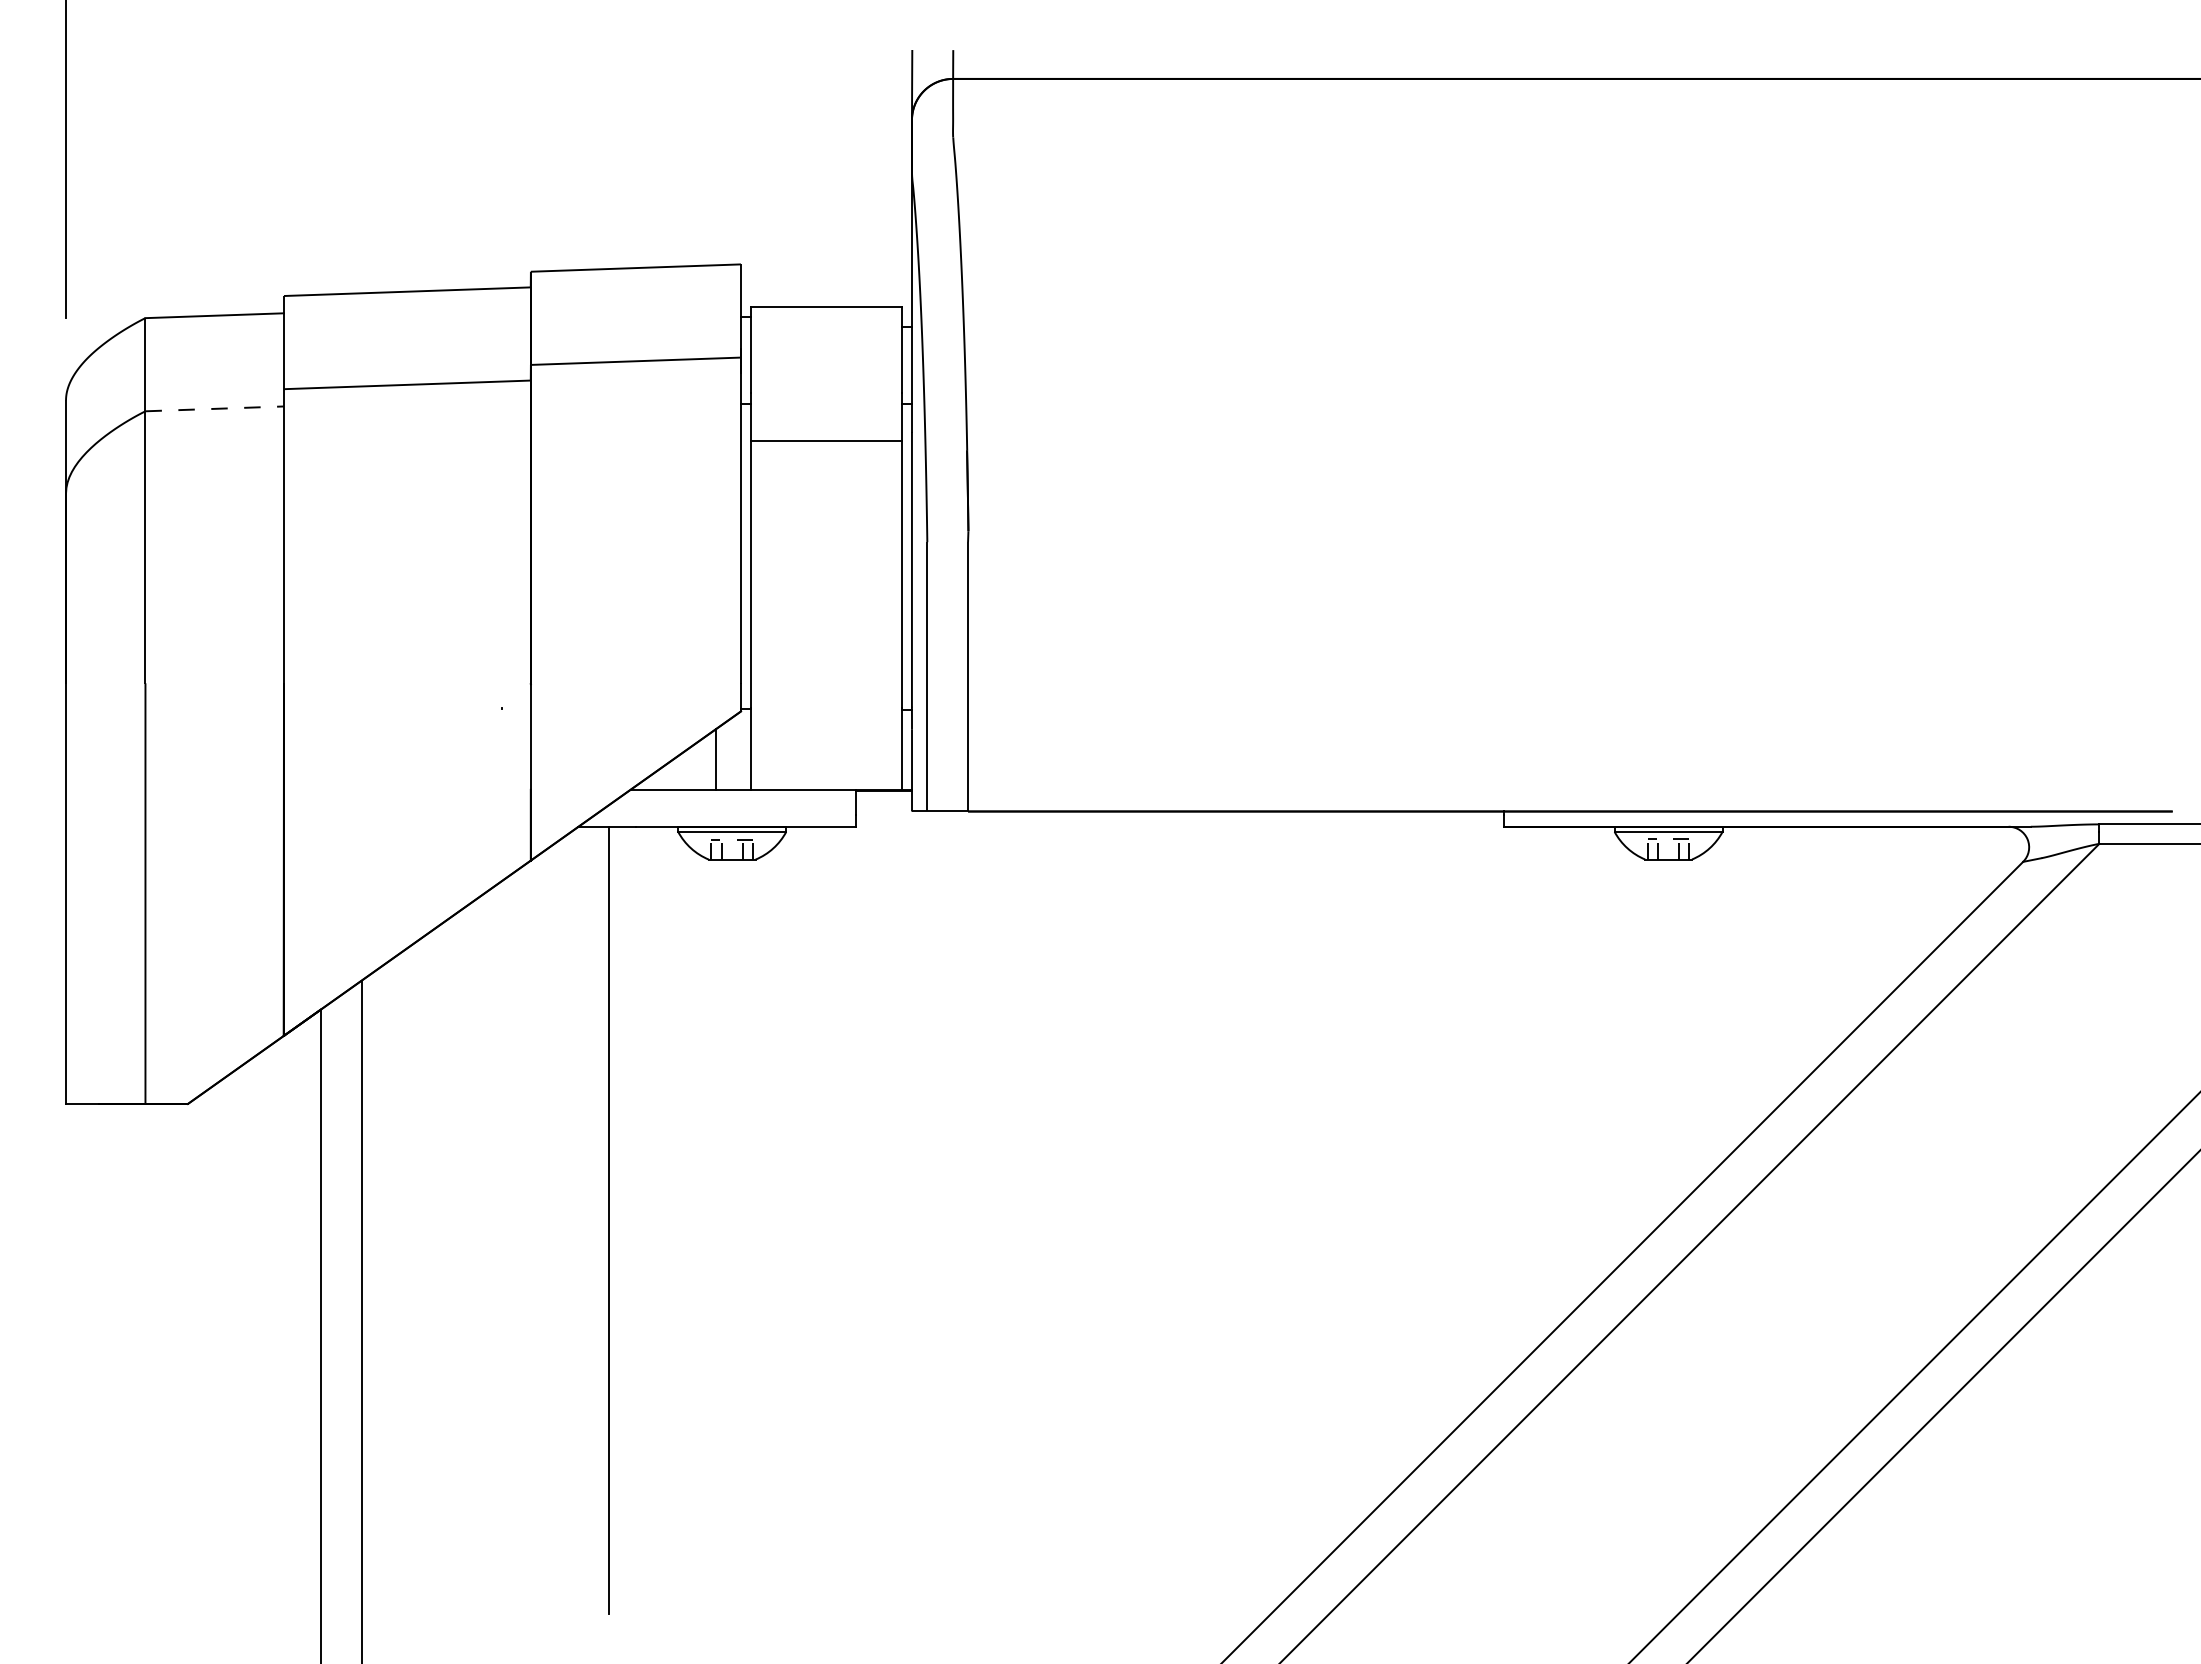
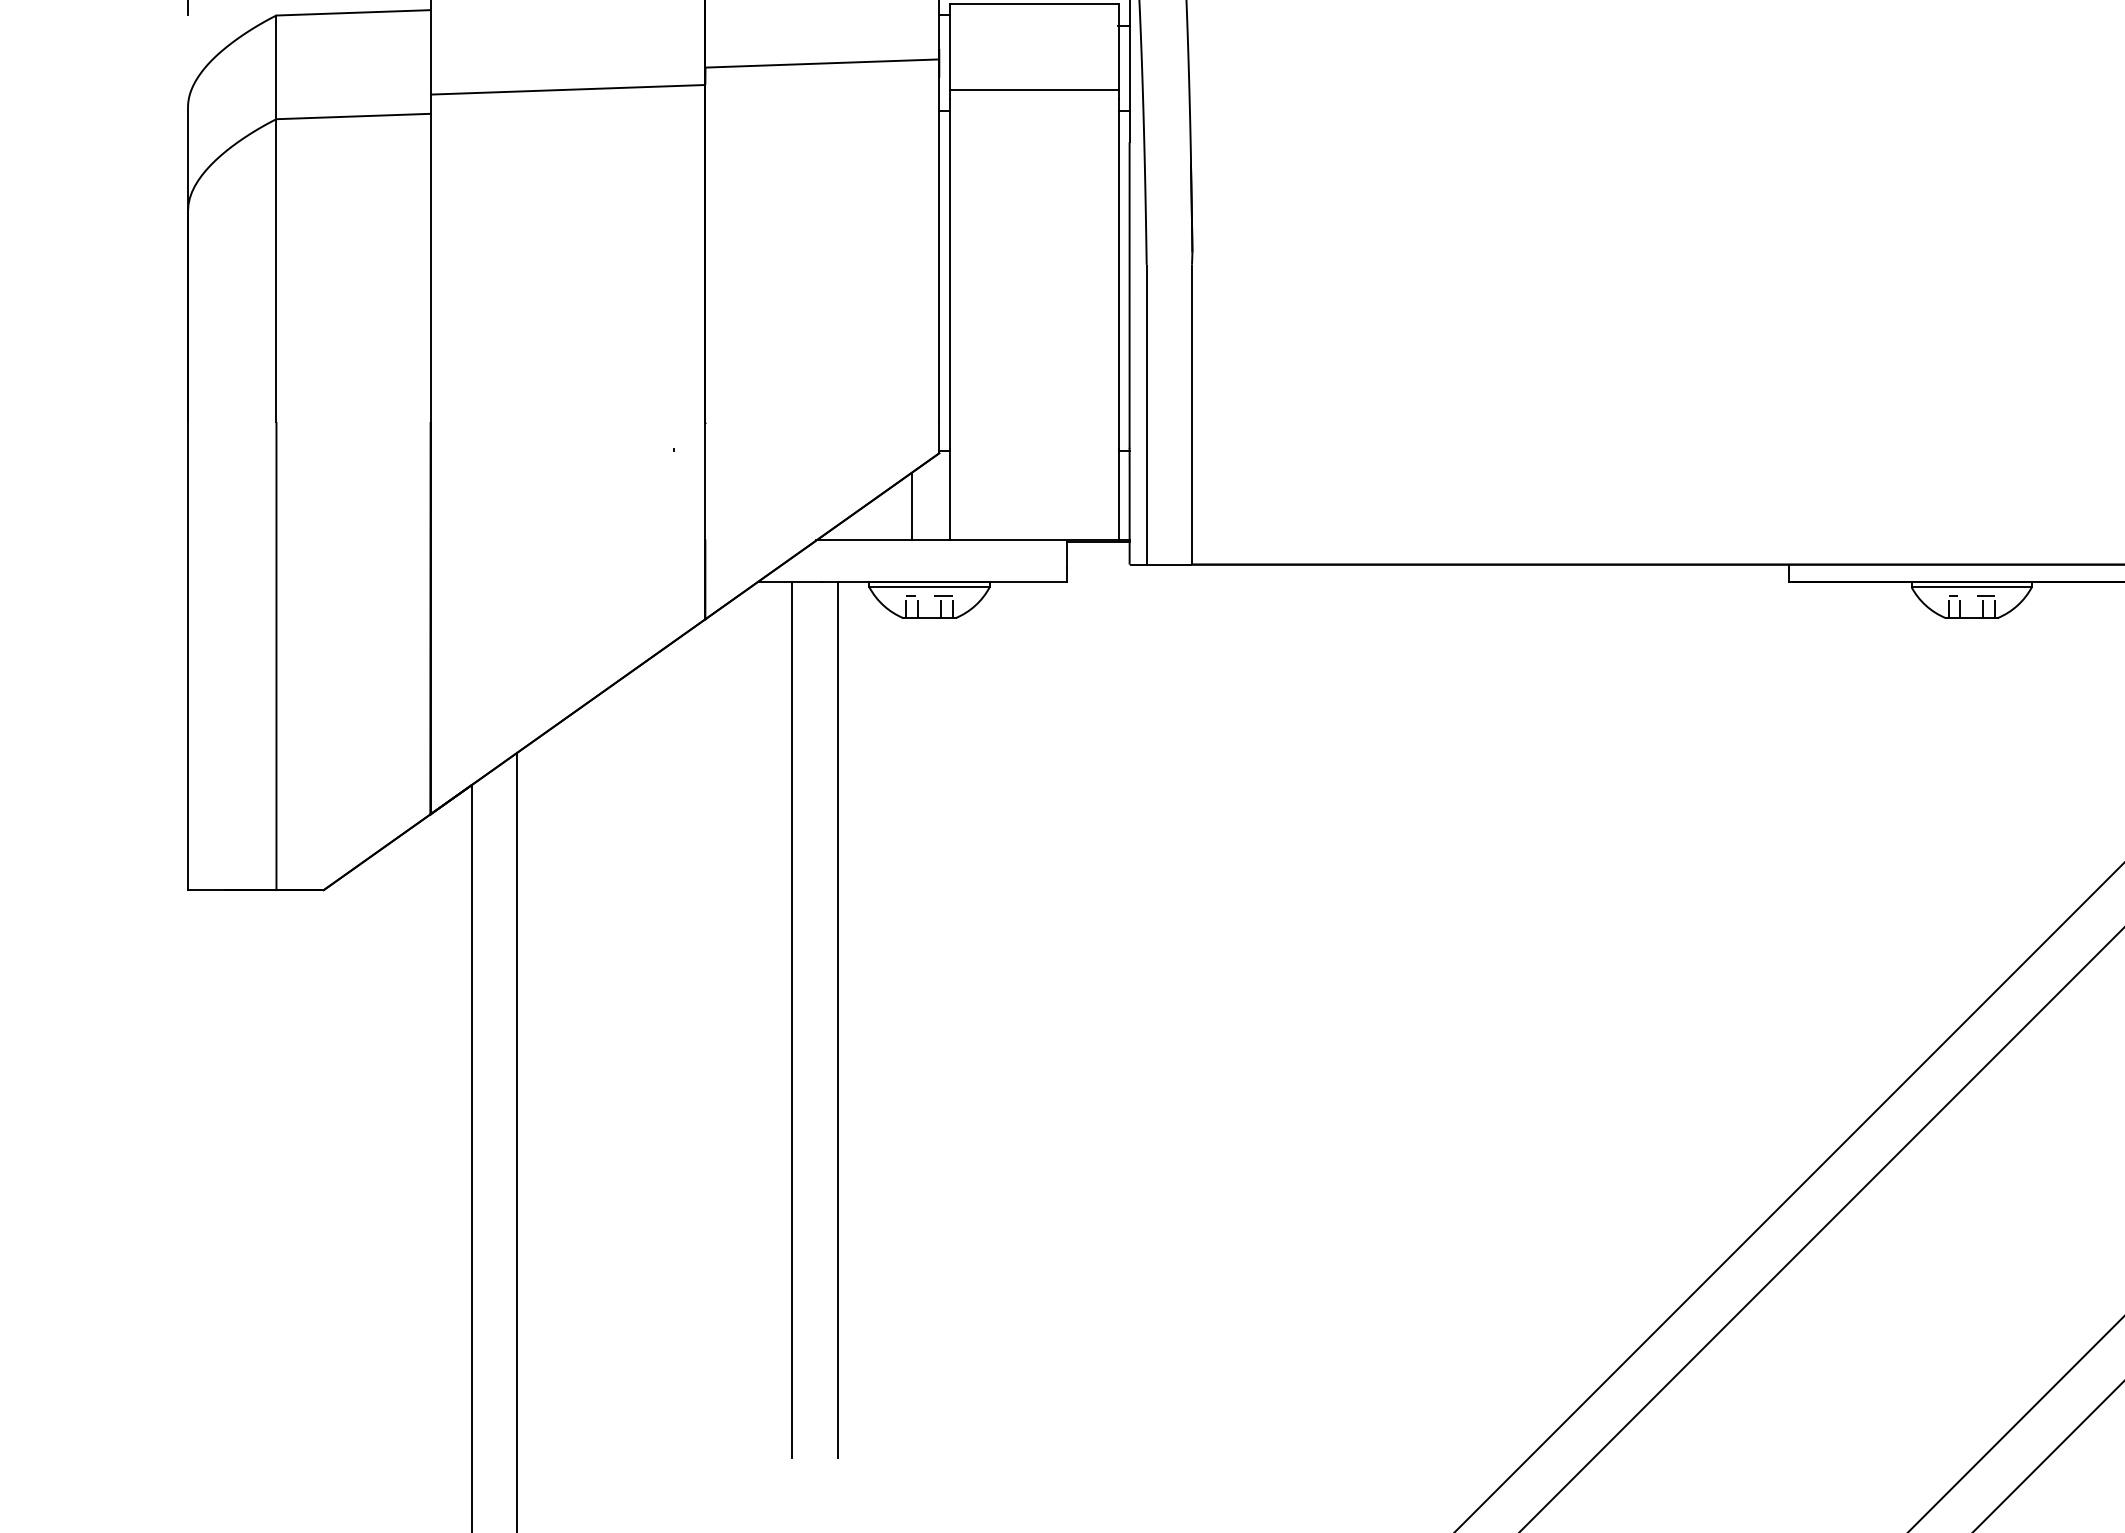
line: (215, 408) -> (354, 116), dashed -> solid
line: (826, 441) -> (1034, 90), moved
line: (649, 1219) -> (837, 1018), added

